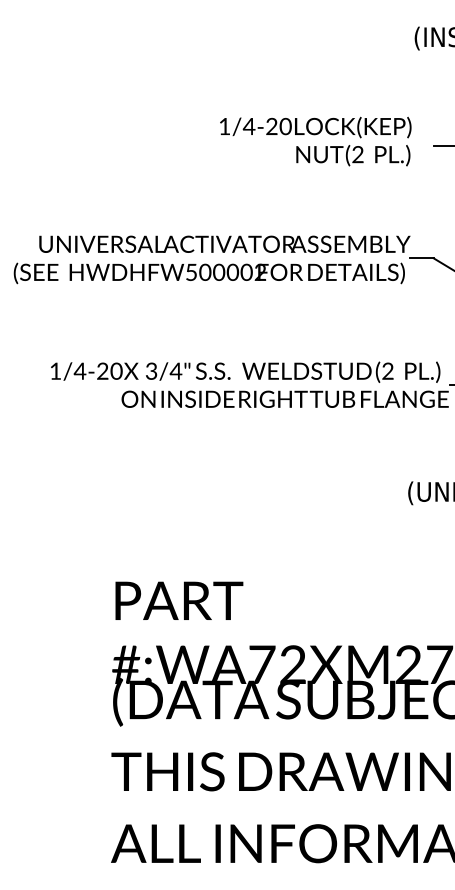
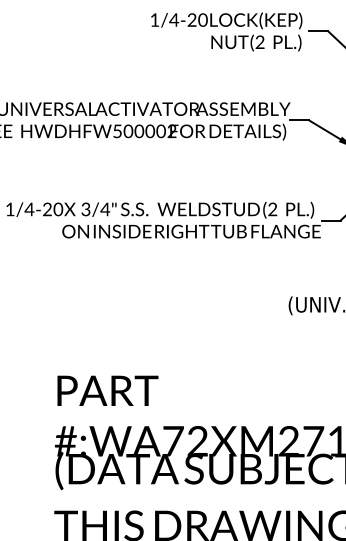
text: (315, 141) -> (226, 31), moved

